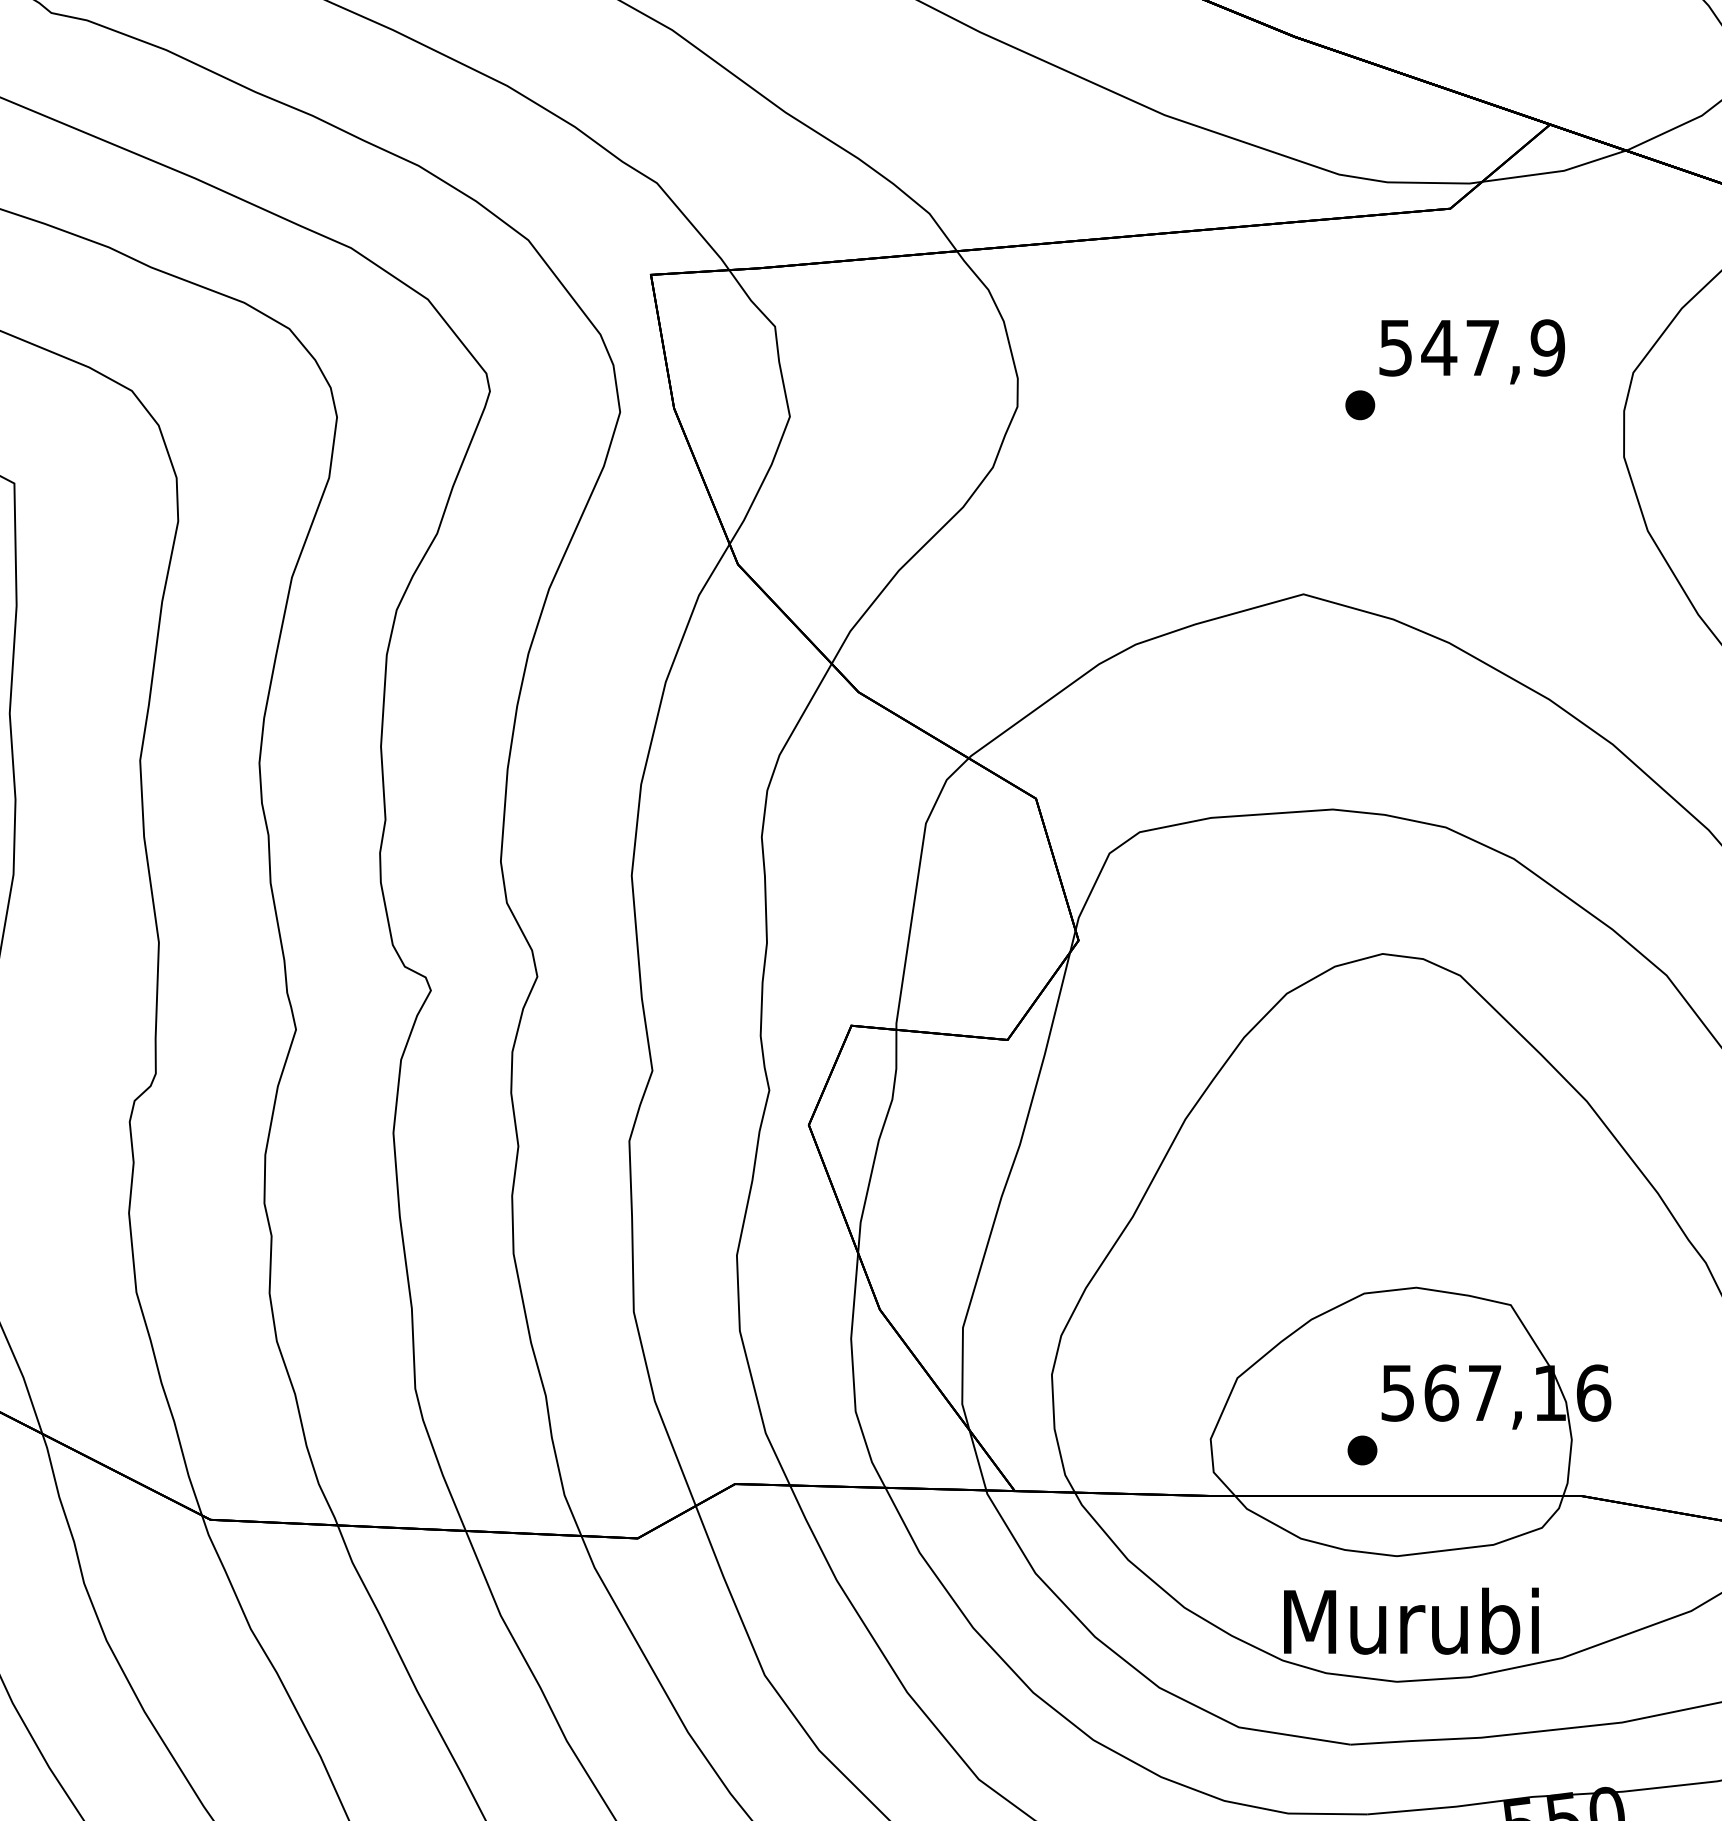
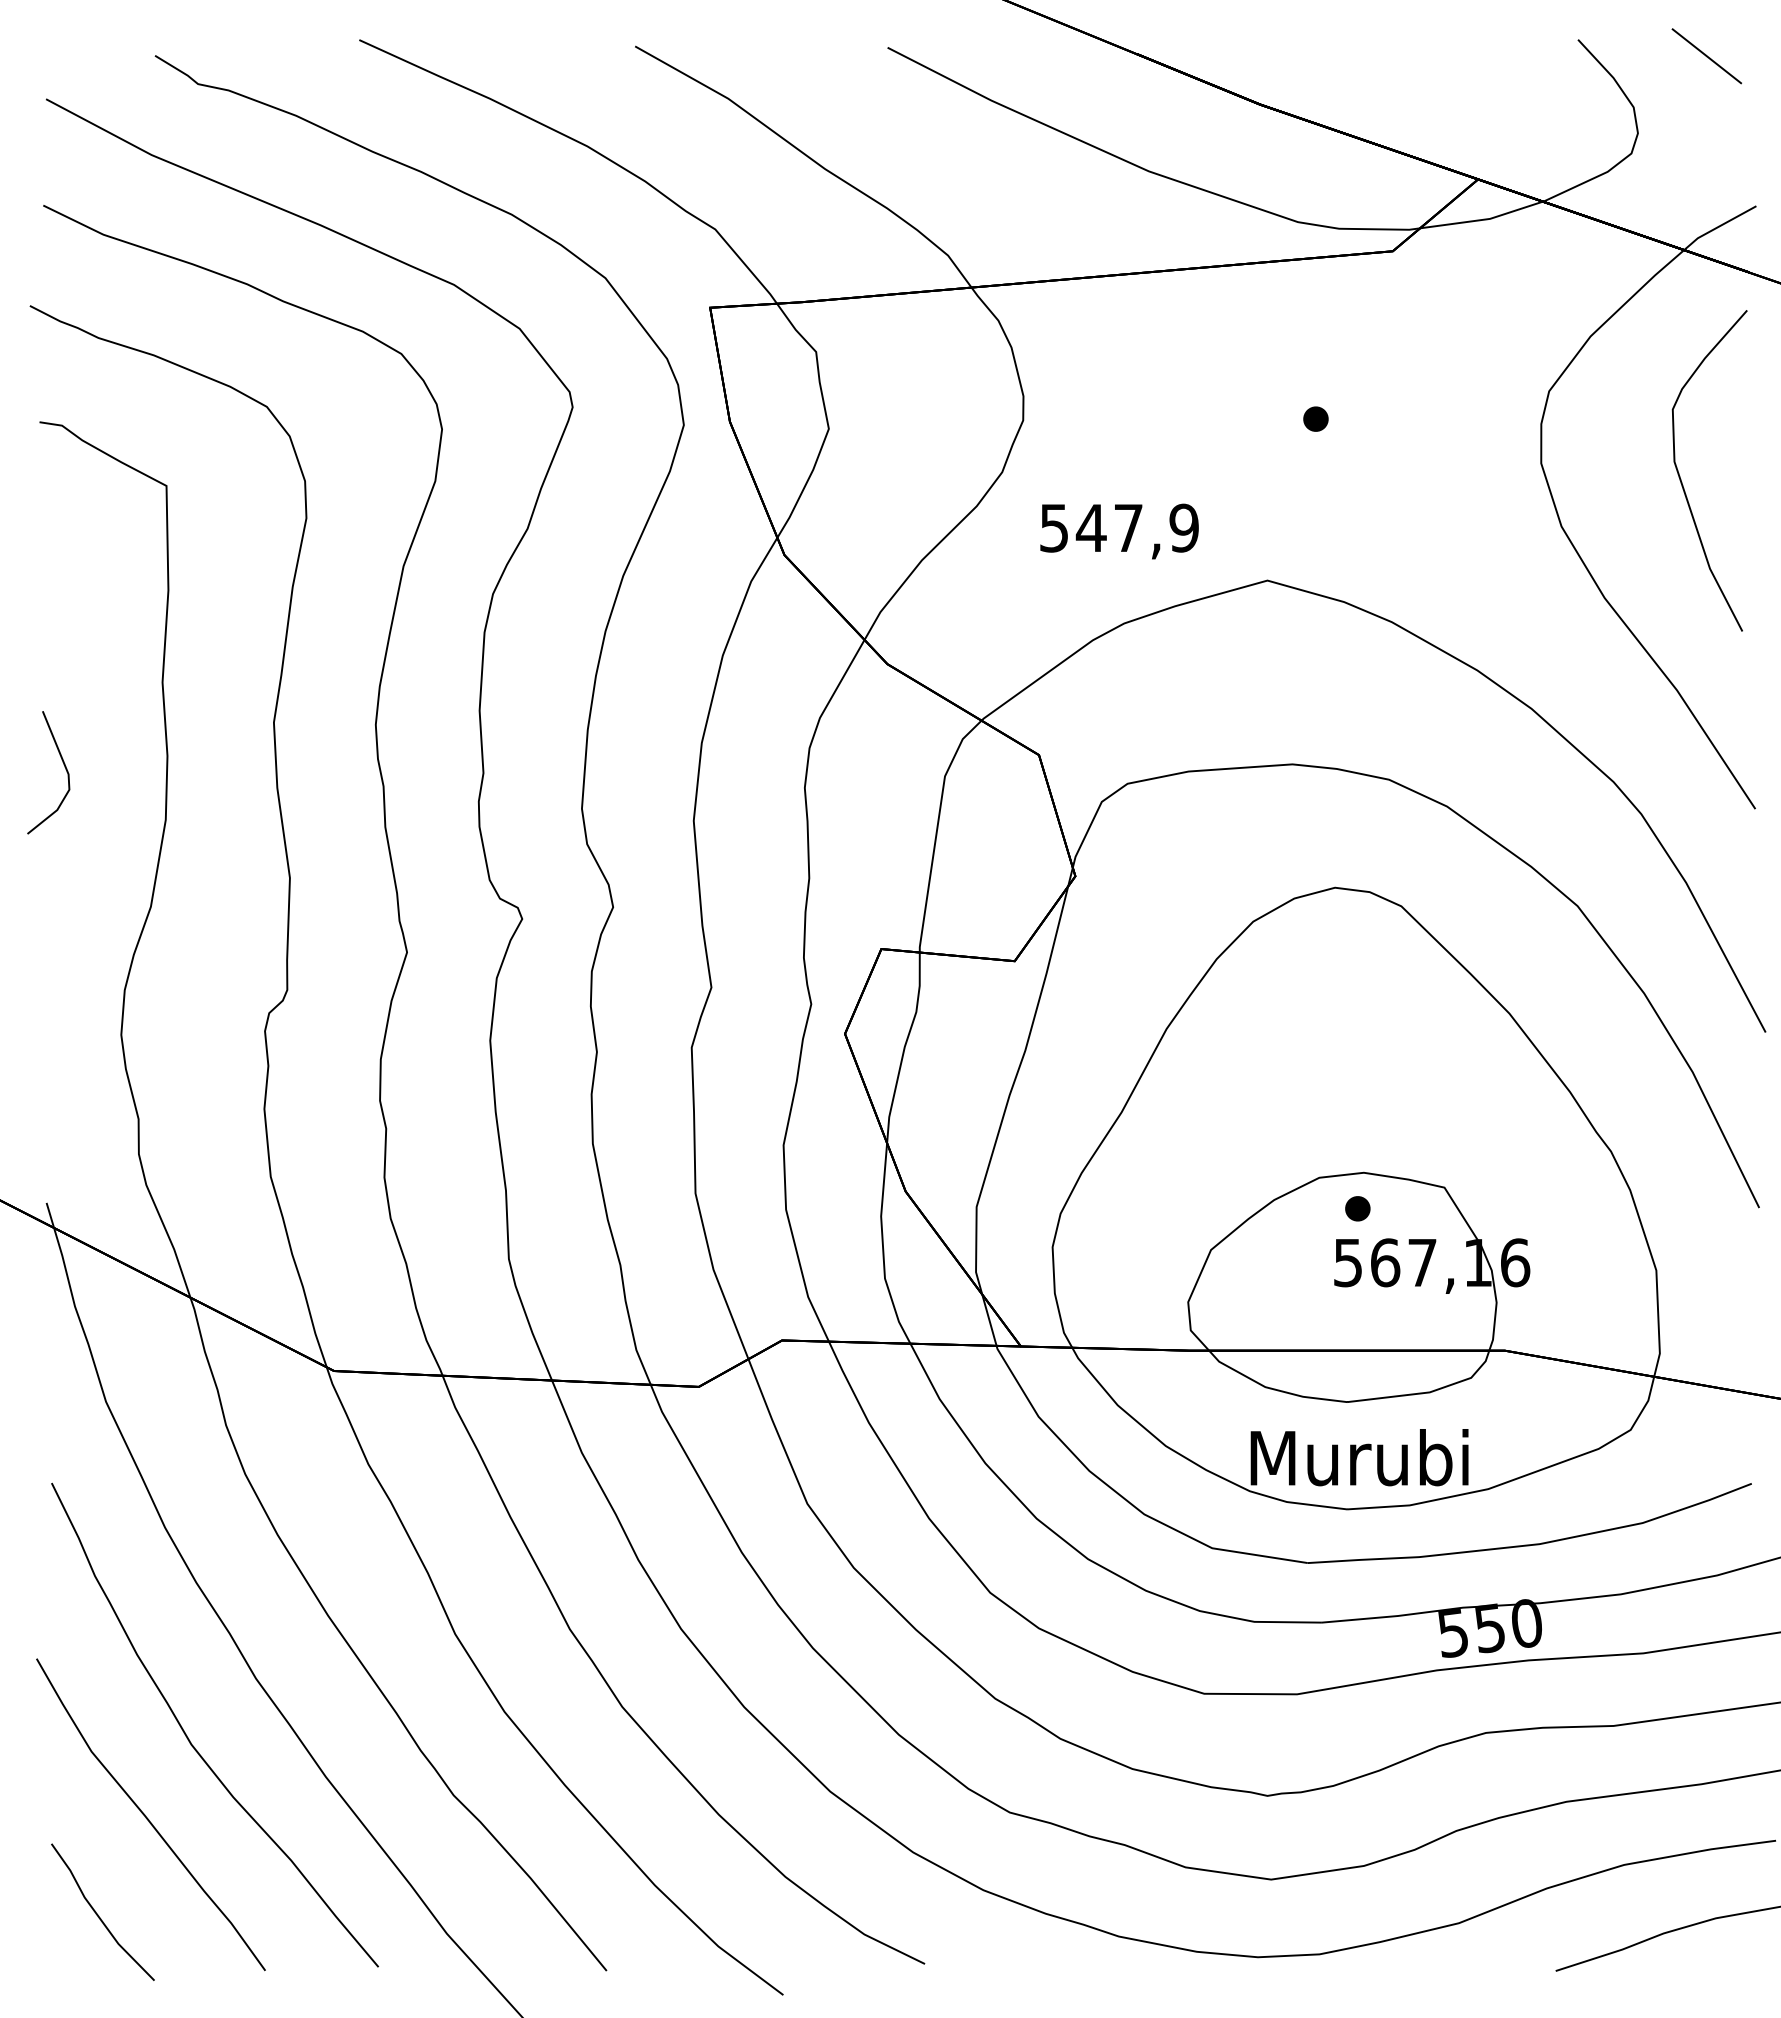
text: (1472, 351) -> (1119, 531), moved
part: (1362, 1450) -> (1357, 1208), moved

